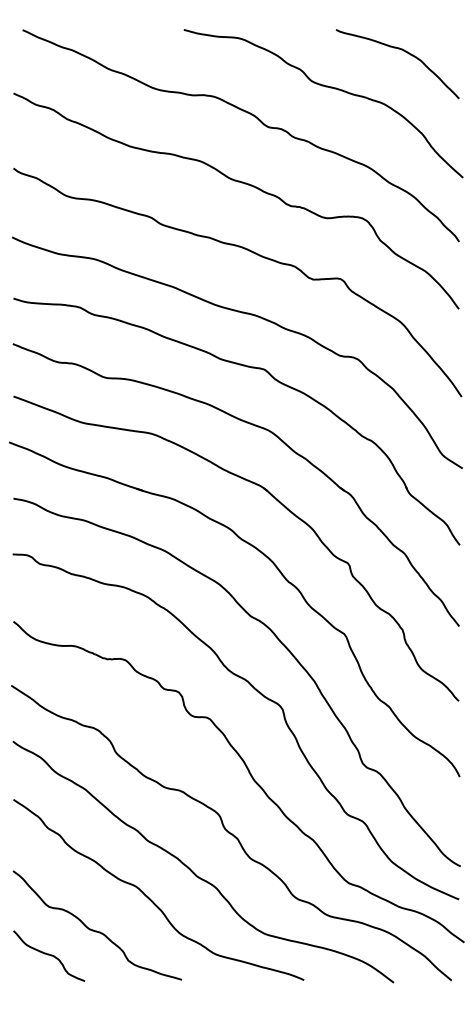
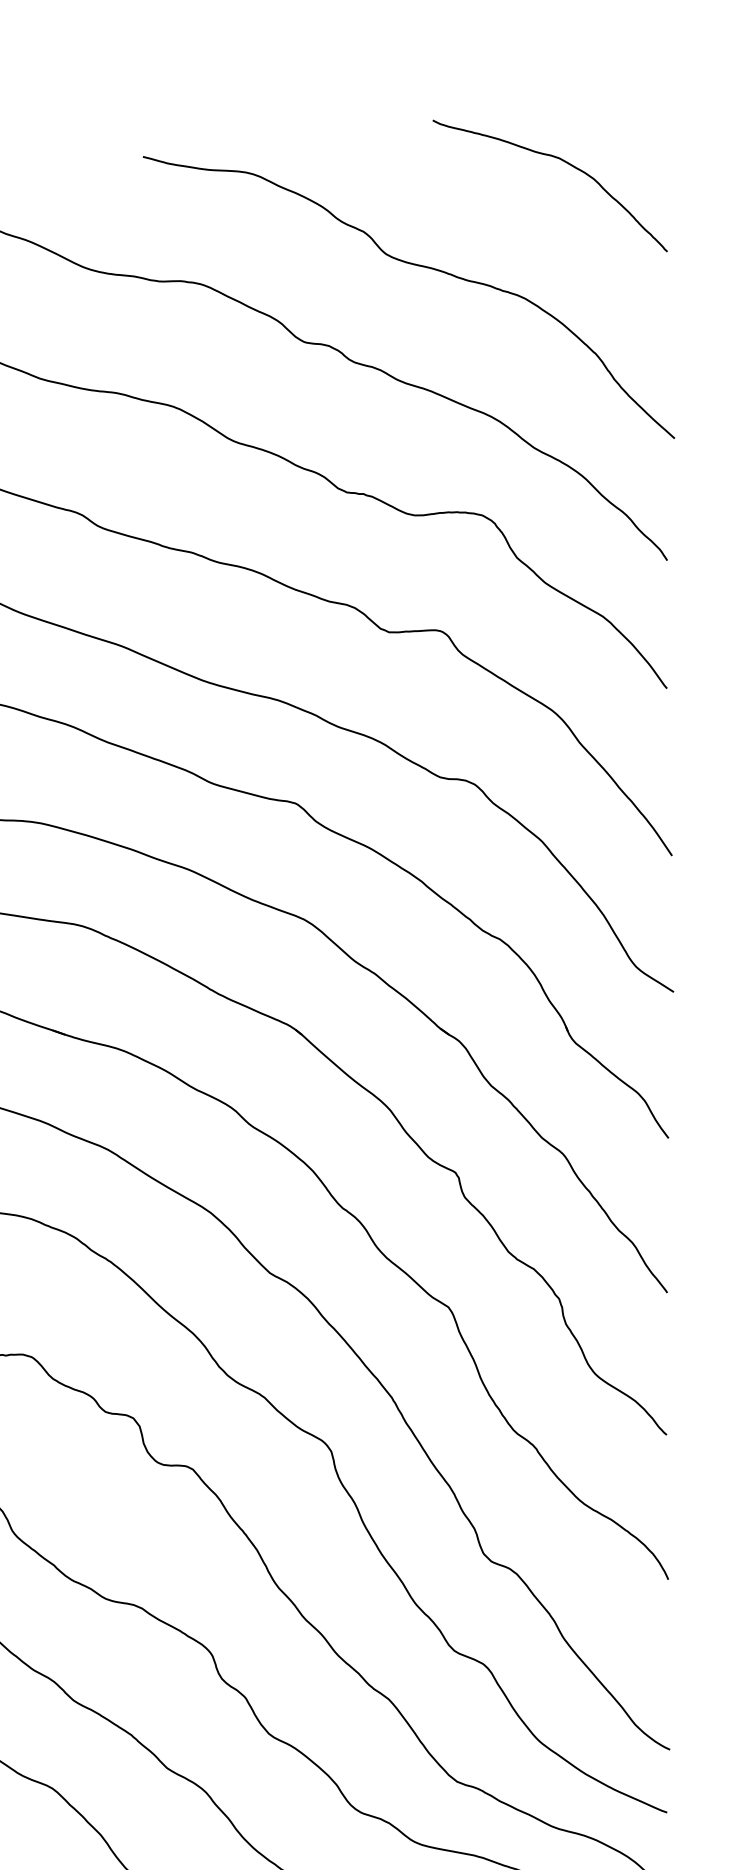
curve: (403, 51) -> (561, 161), moved

